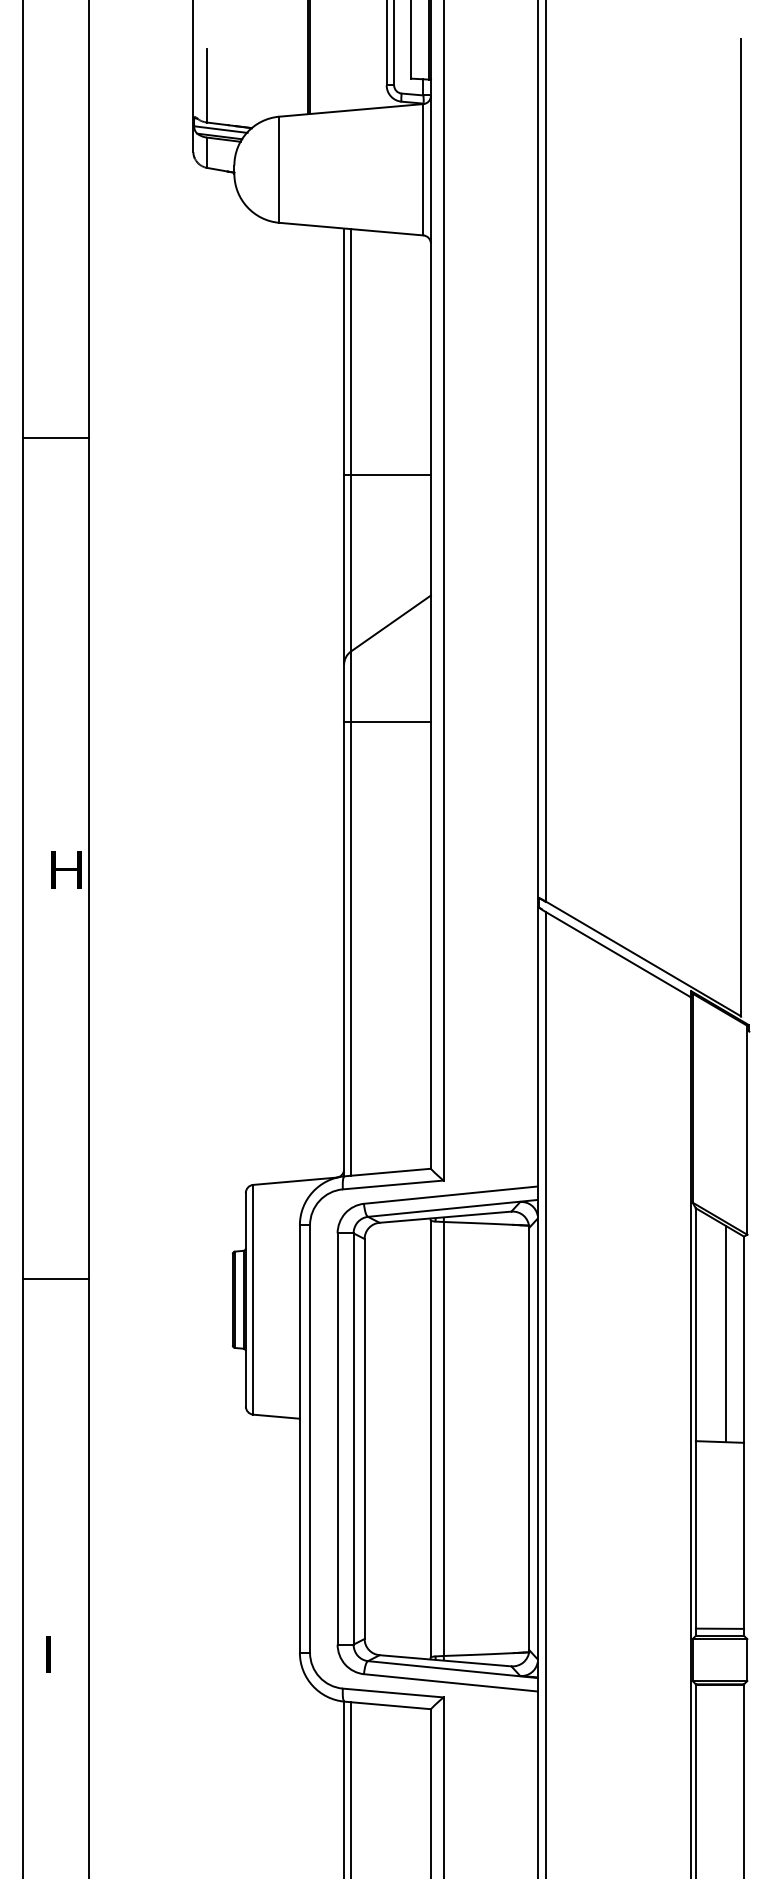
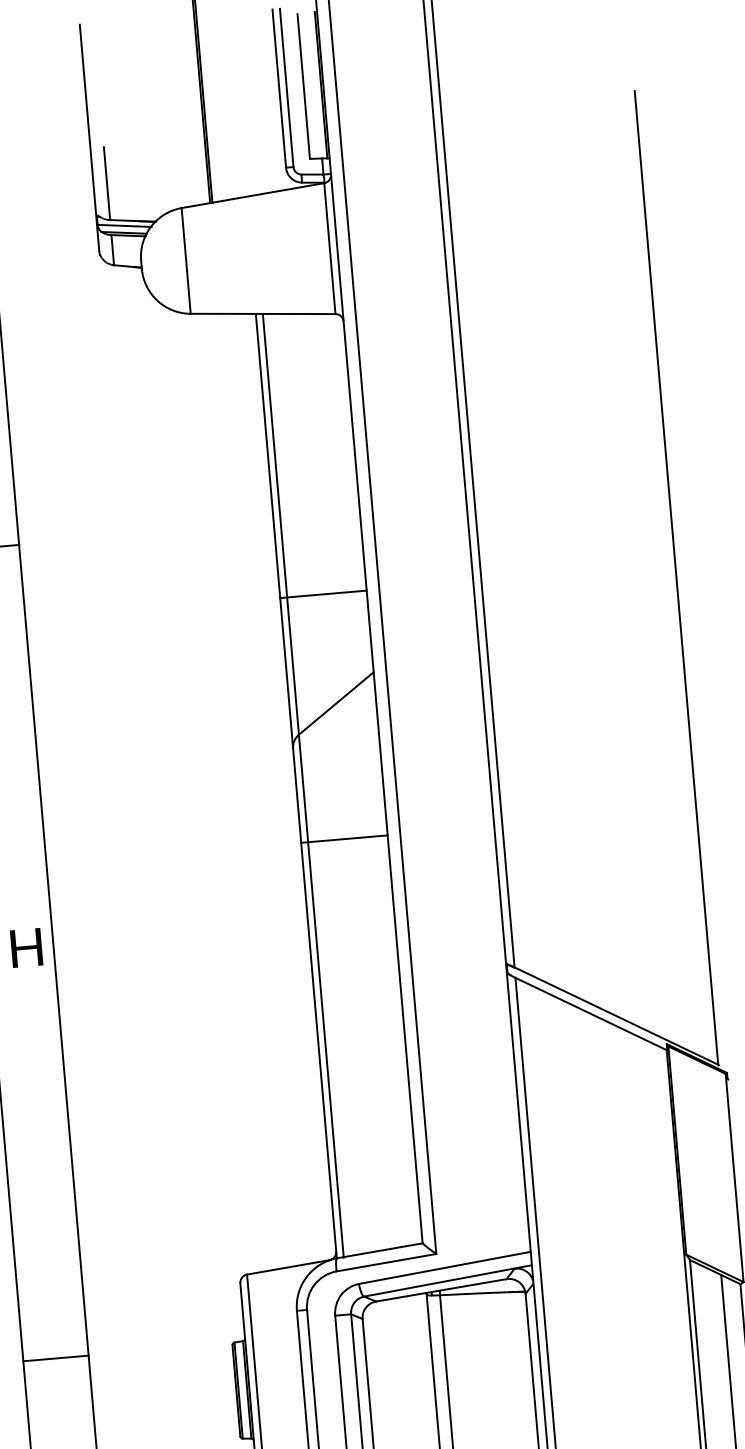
line: (387, 474) -> (323, 594), moved
line: (387, 722) -> (344, 839), moved
text: (66, 869) -> (26, 947), moved
line: (55, 1279) -> (55, 1358), moved

